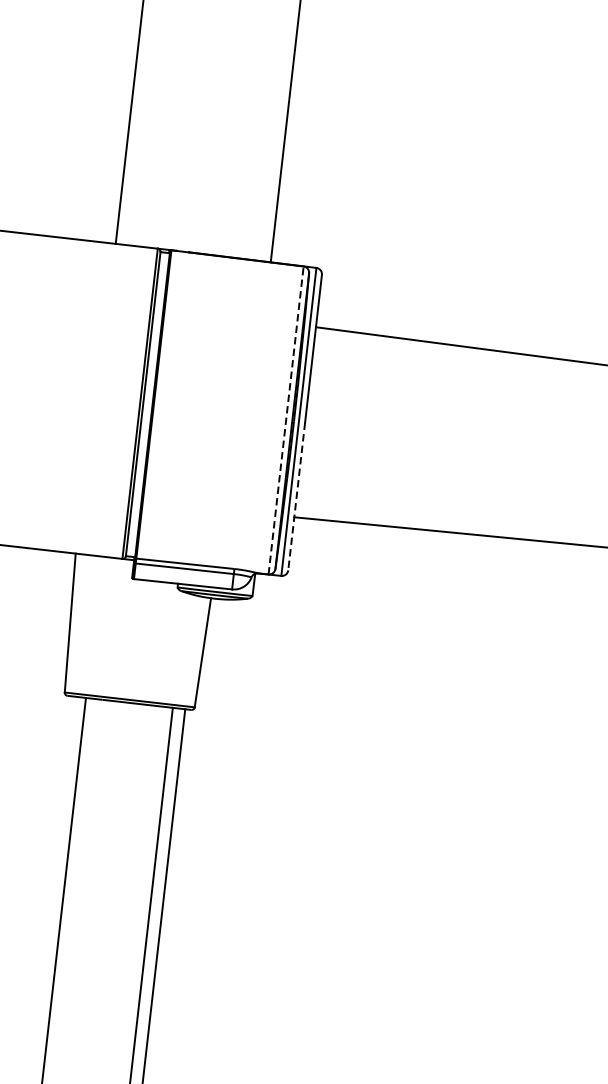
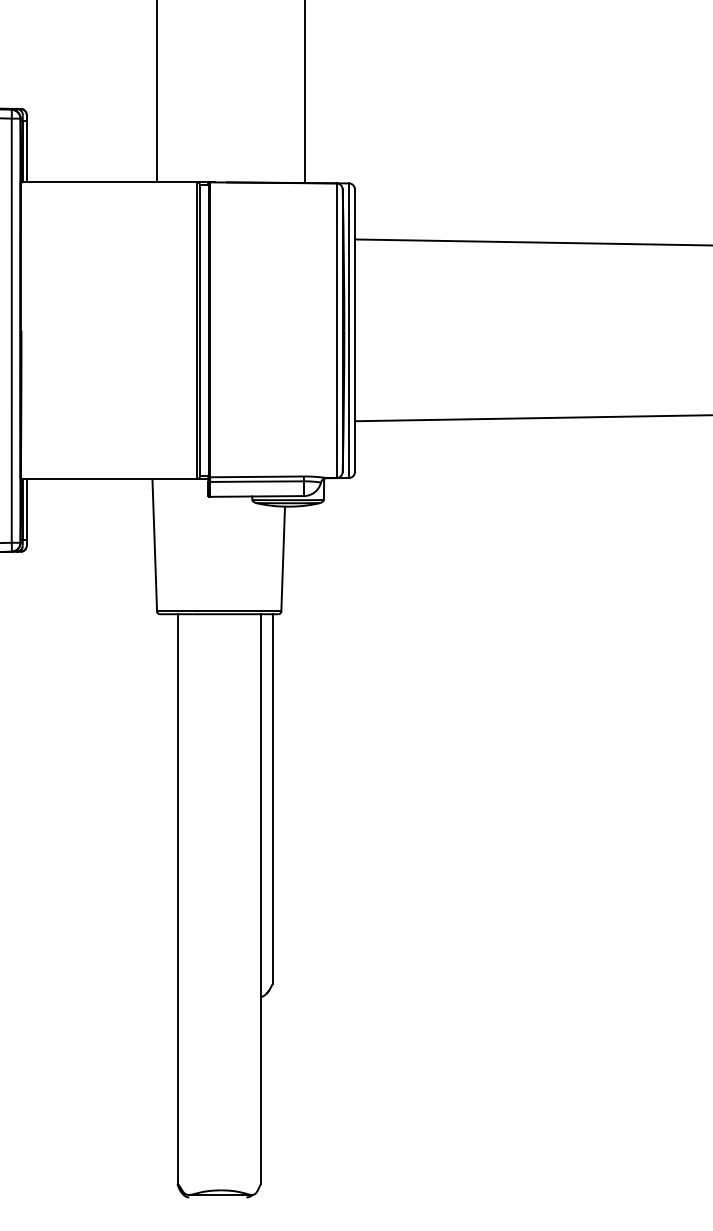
line: (285, 420) -> (336, 330), dashed -> solid
line: (296, 496) -> (354, 401), dashed -> solid

